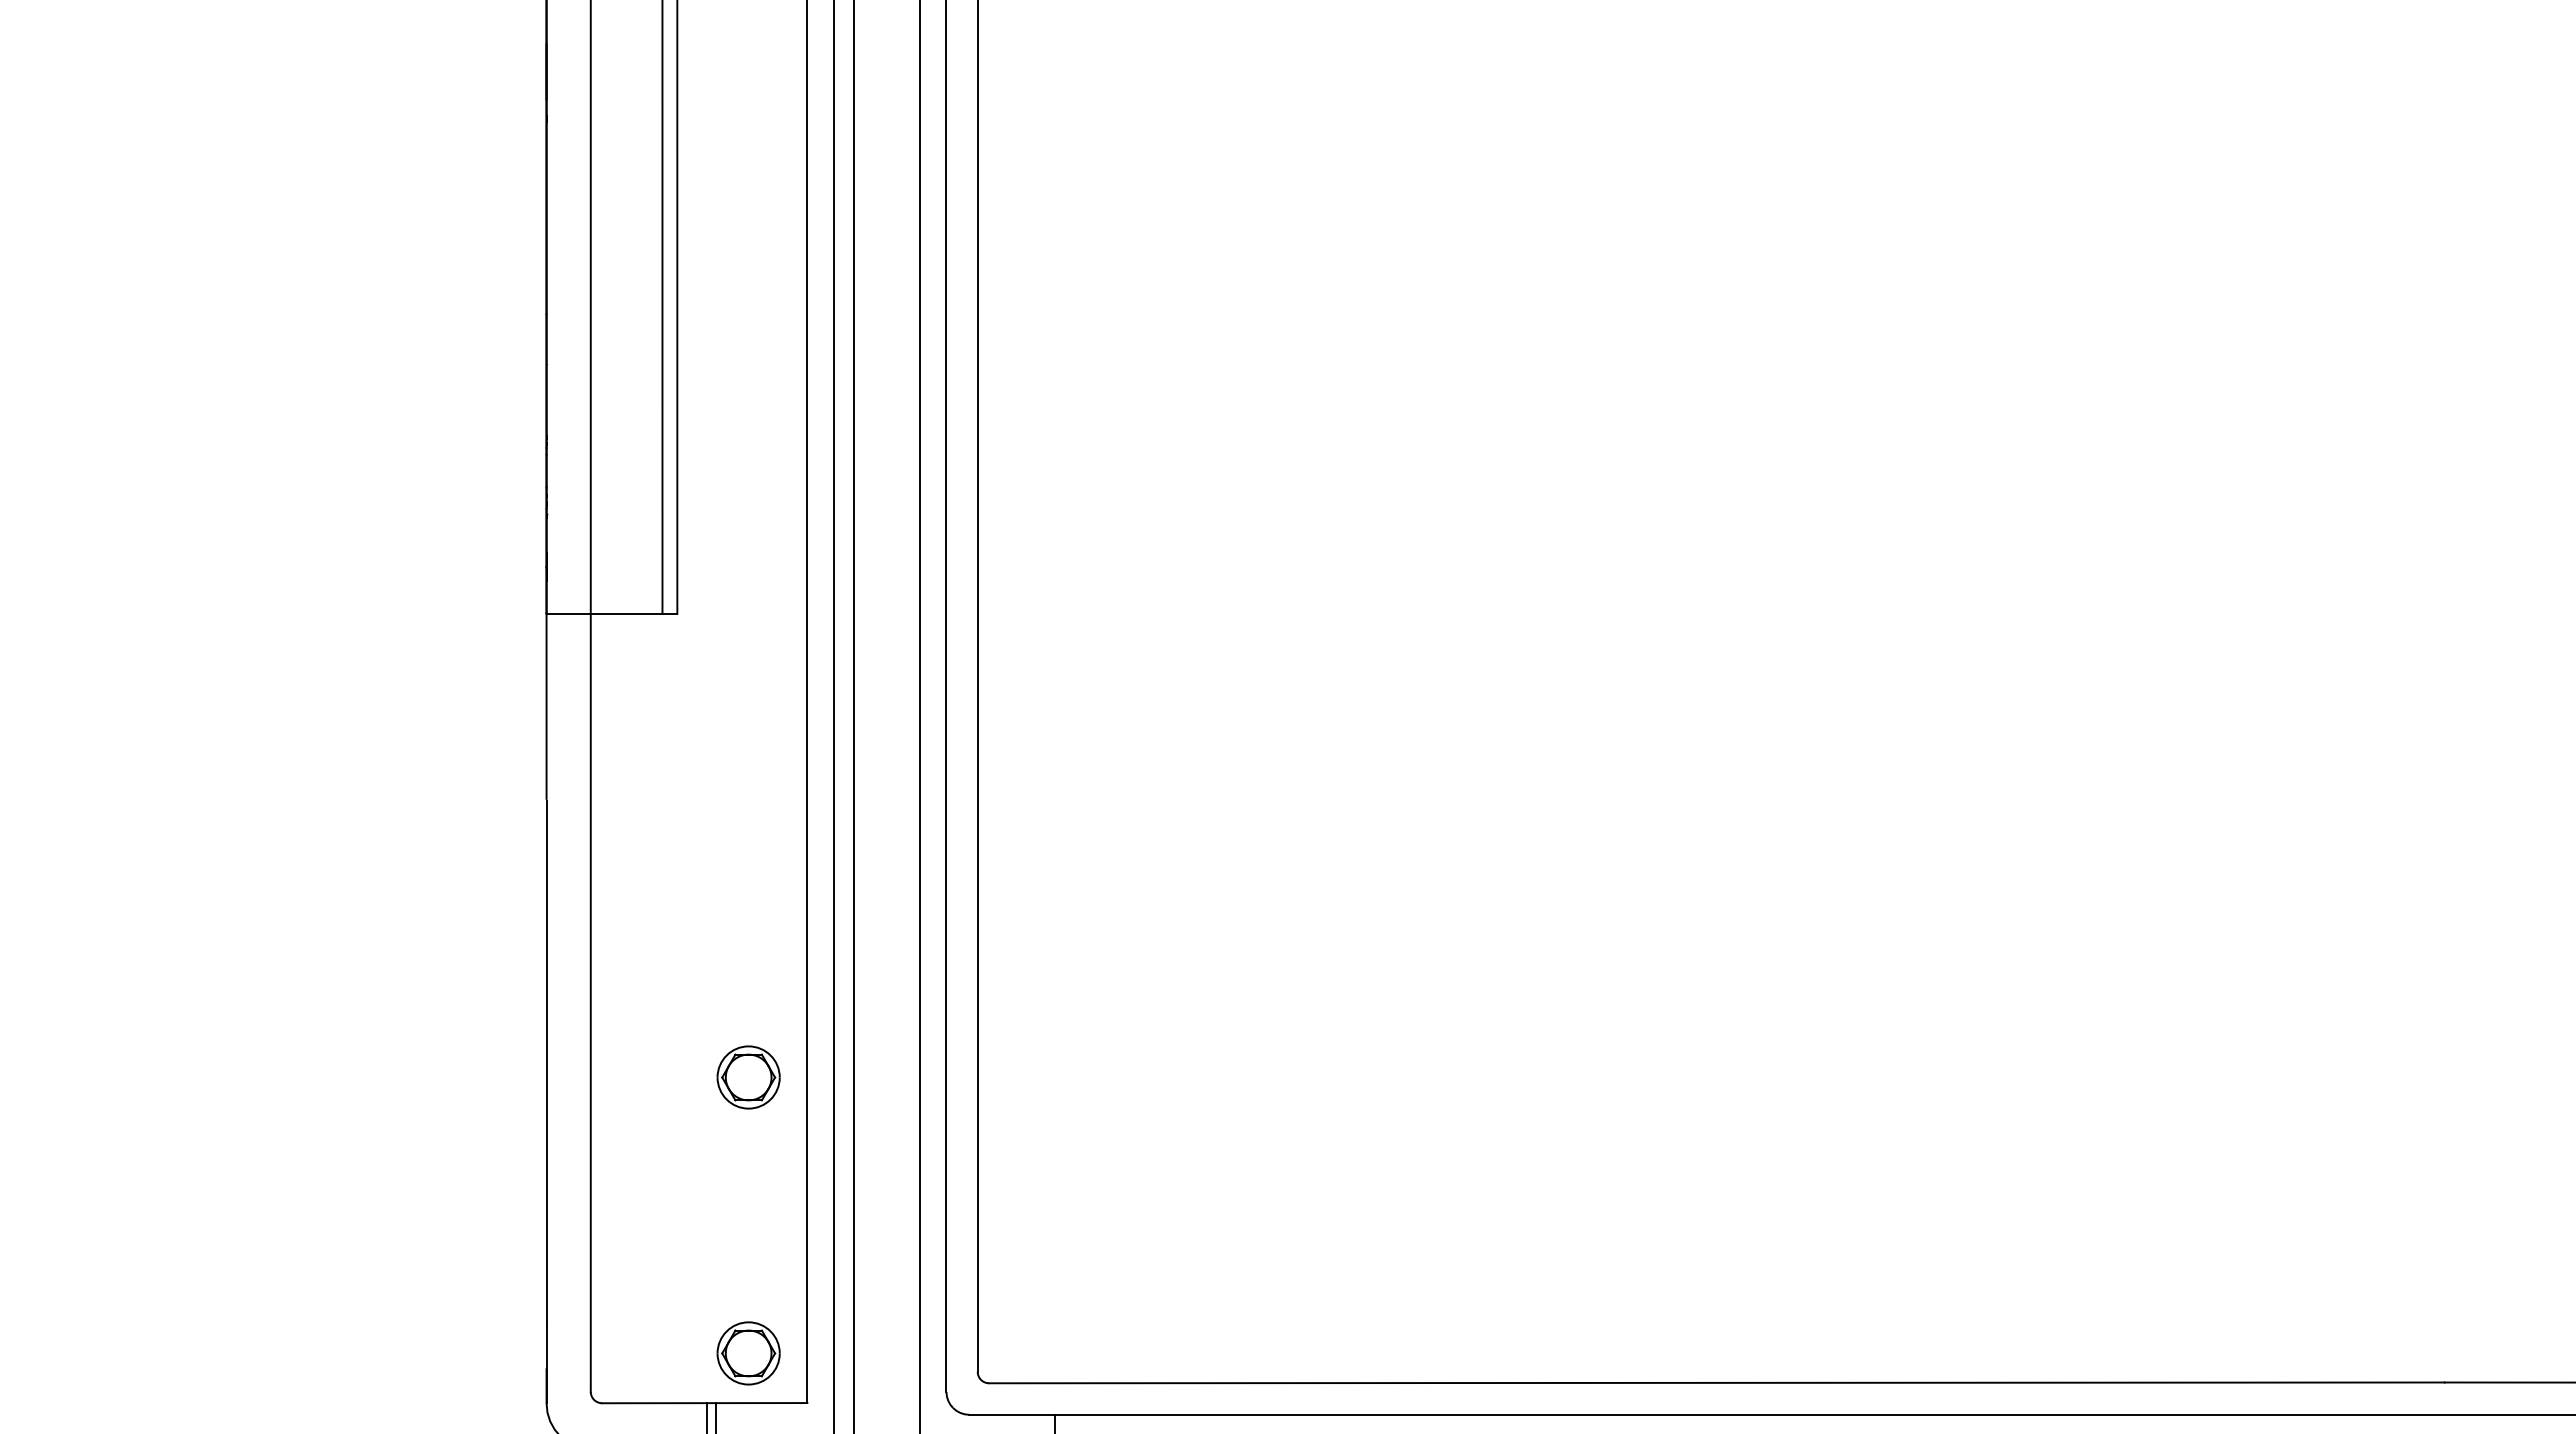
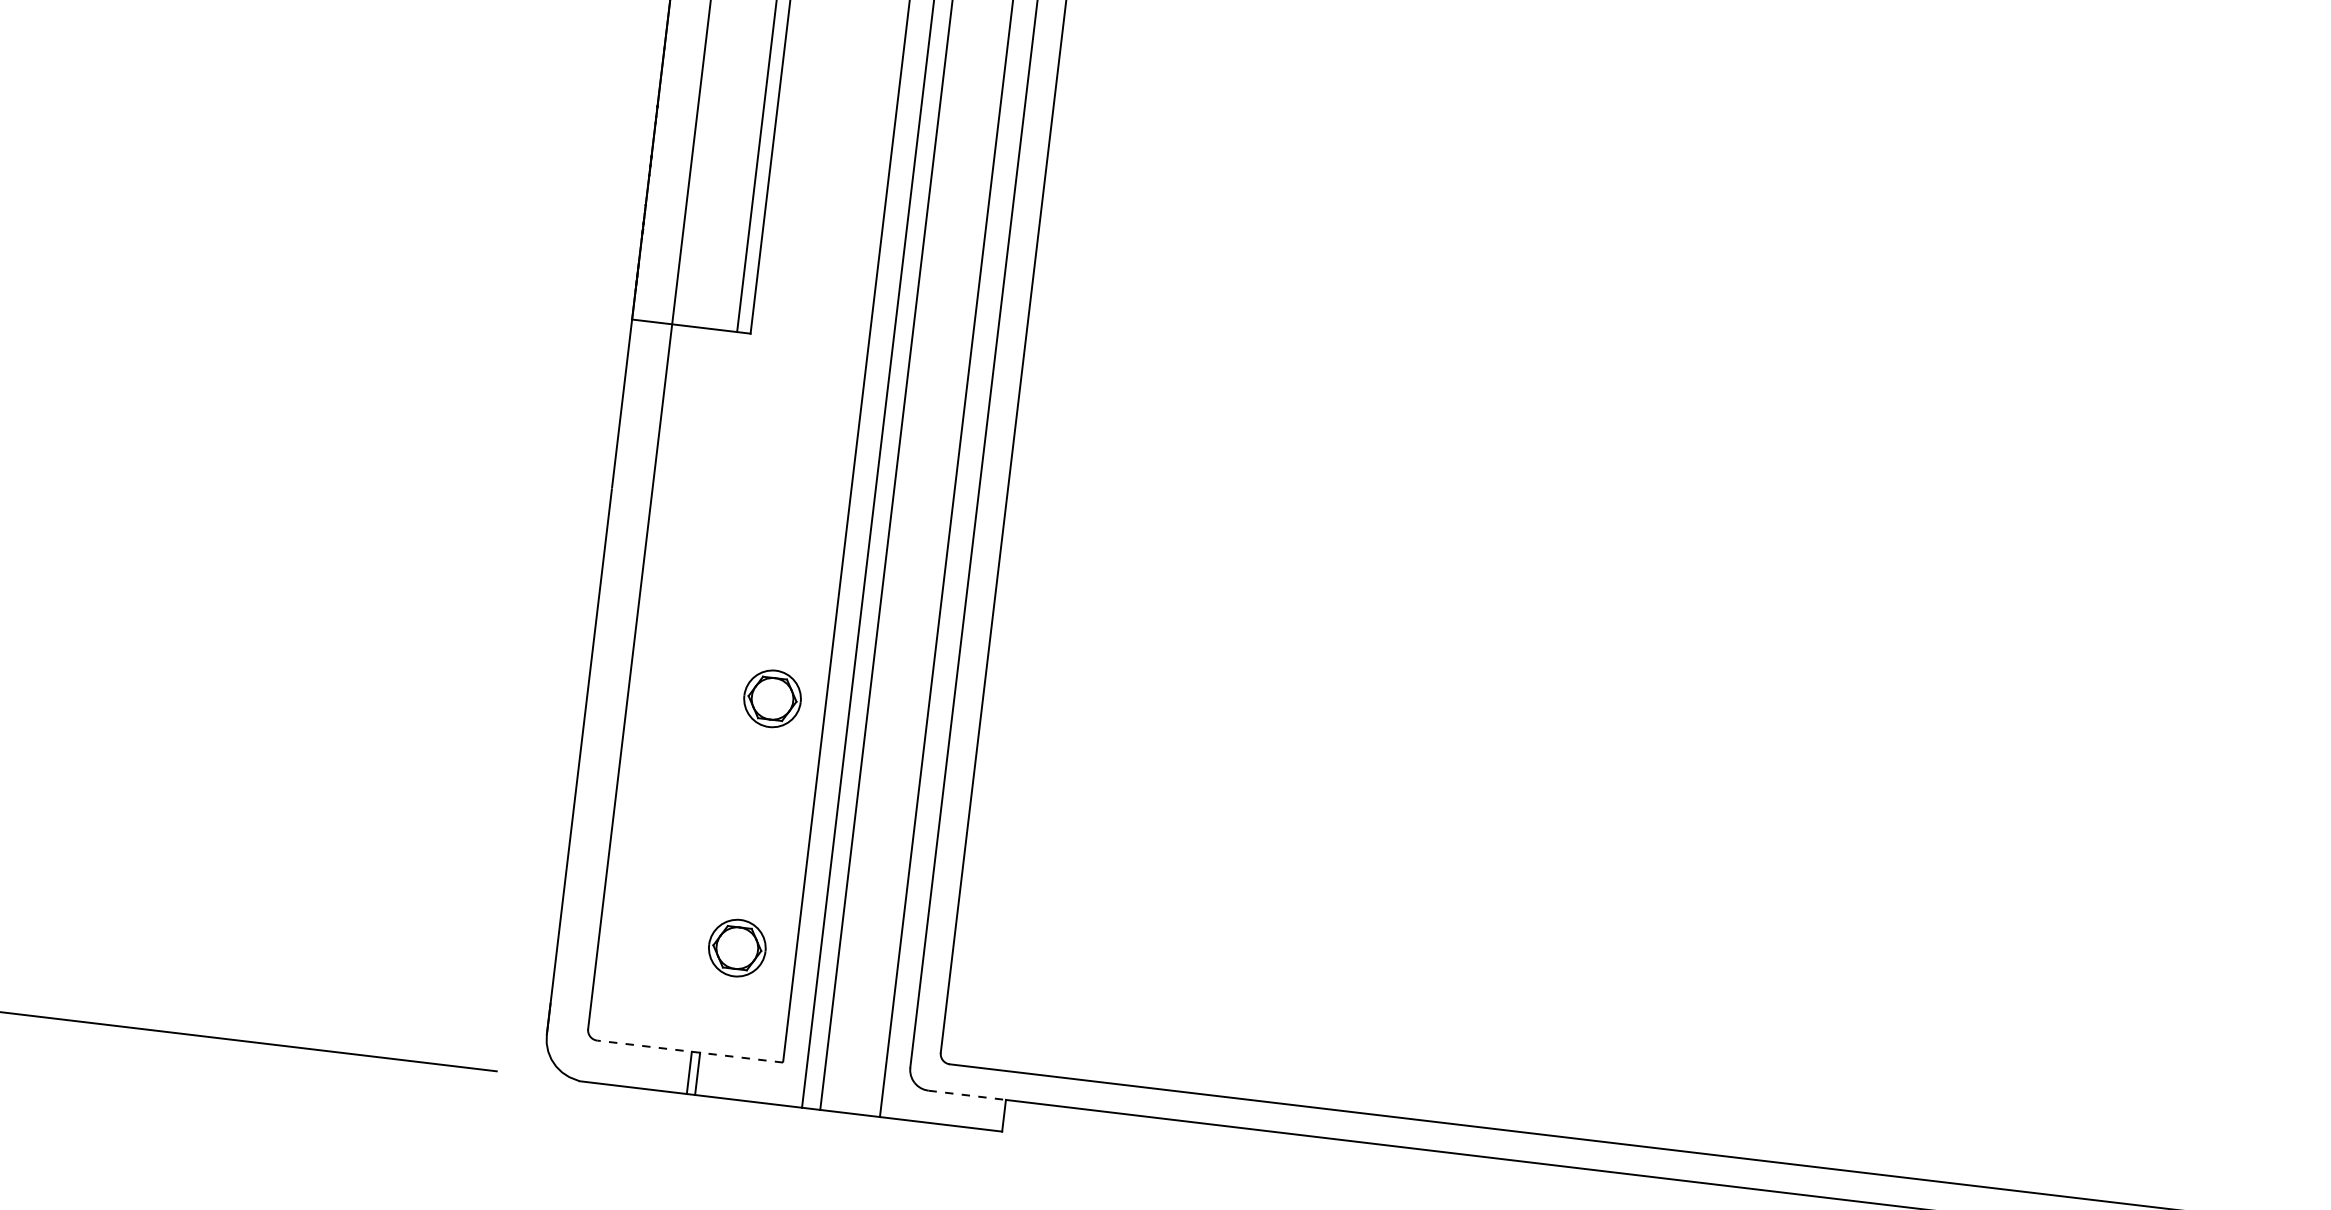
part: (748, 1077) -> (772, 698), moved
part: (748, 1353) -> (737, 948), moved
line: (704, 1403) -> (689, 1051), solid -> dashed
line: (1012, 1414) -> (967, 1095), solid -> dashed

